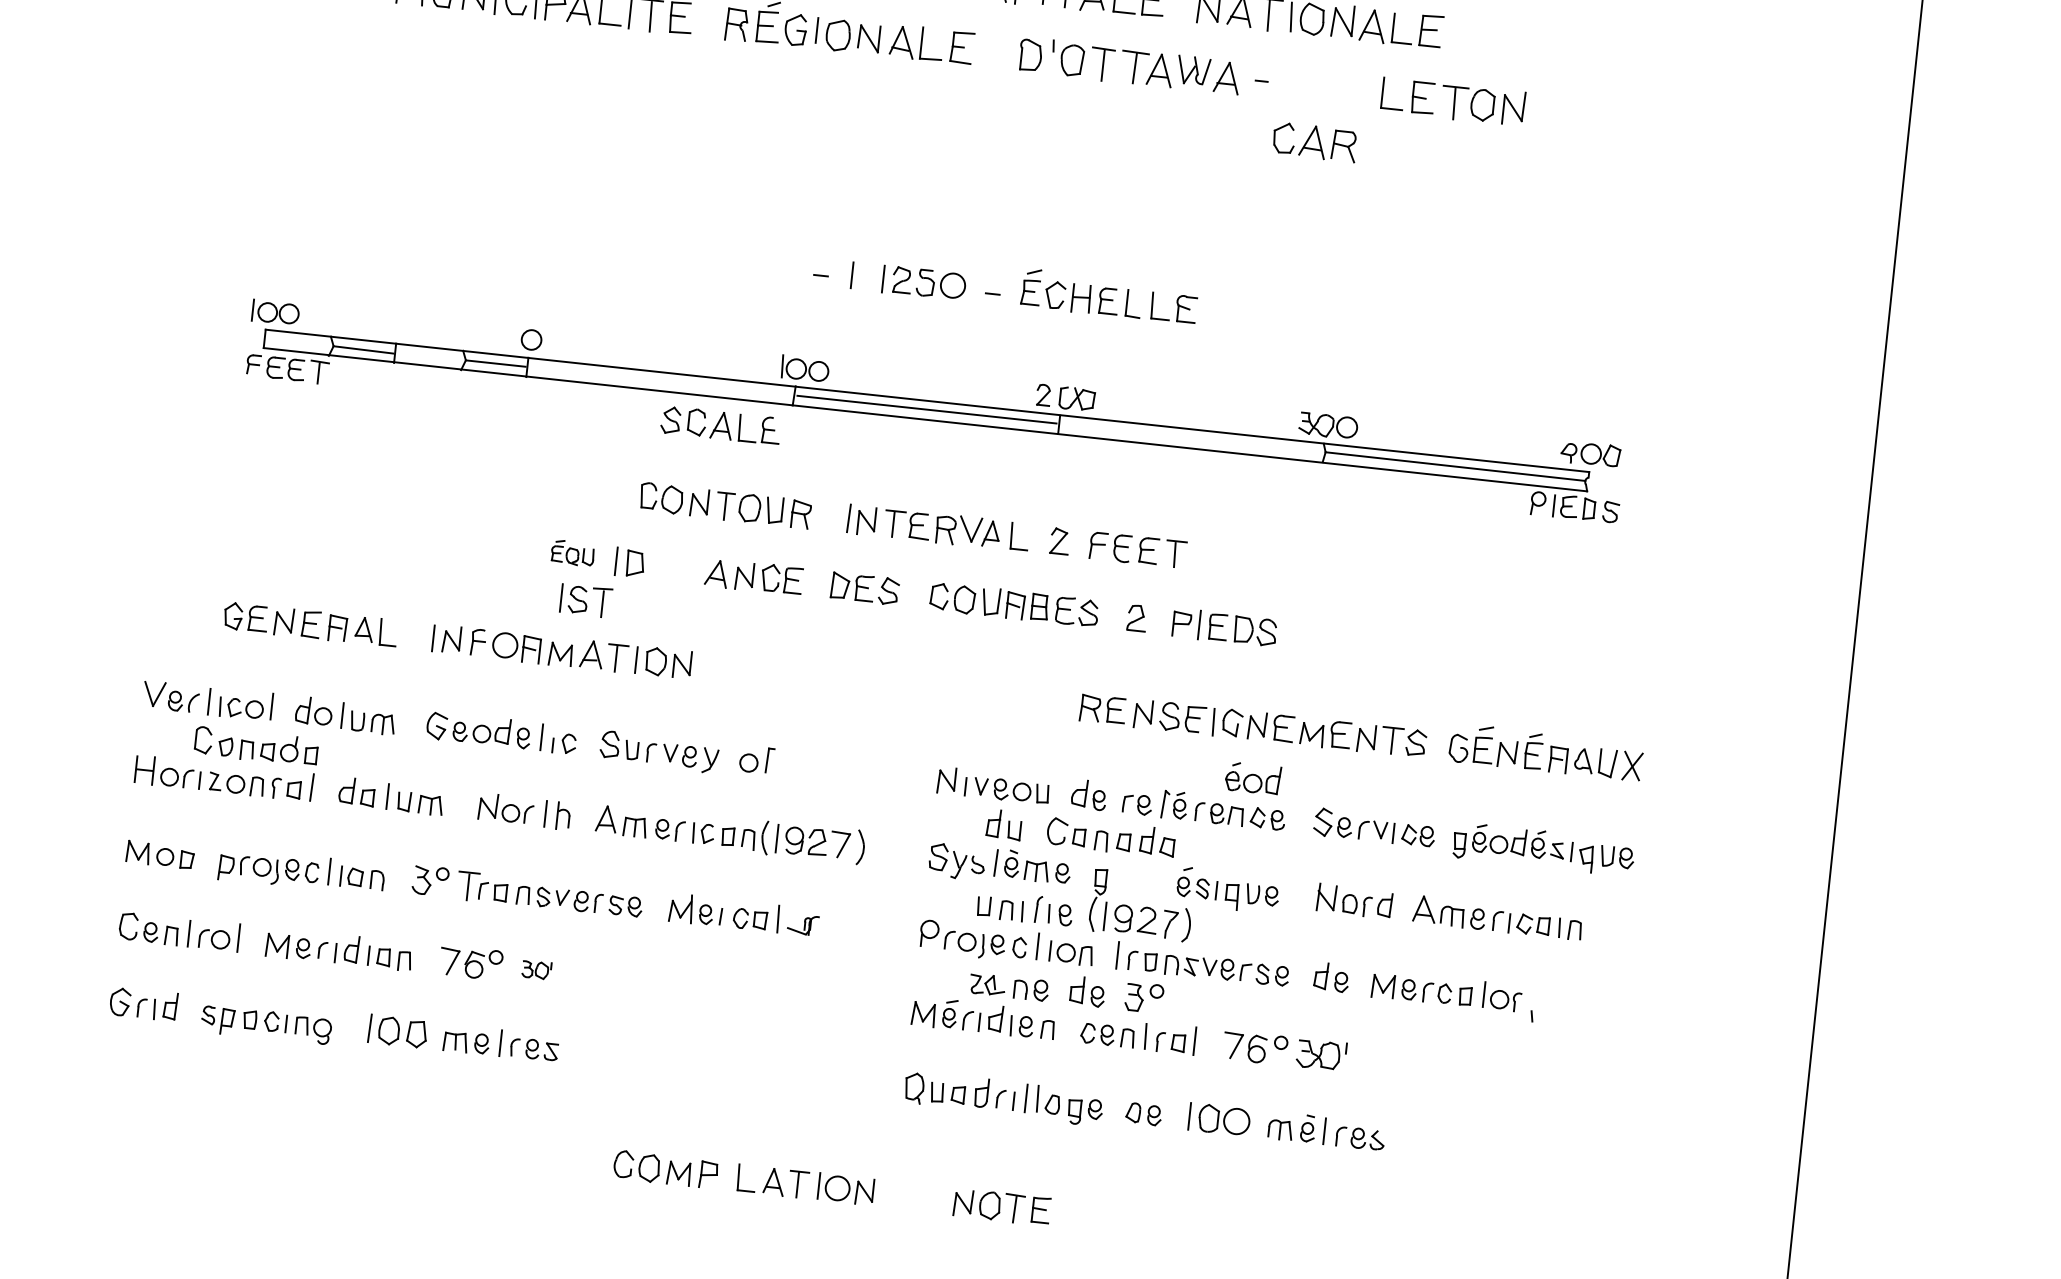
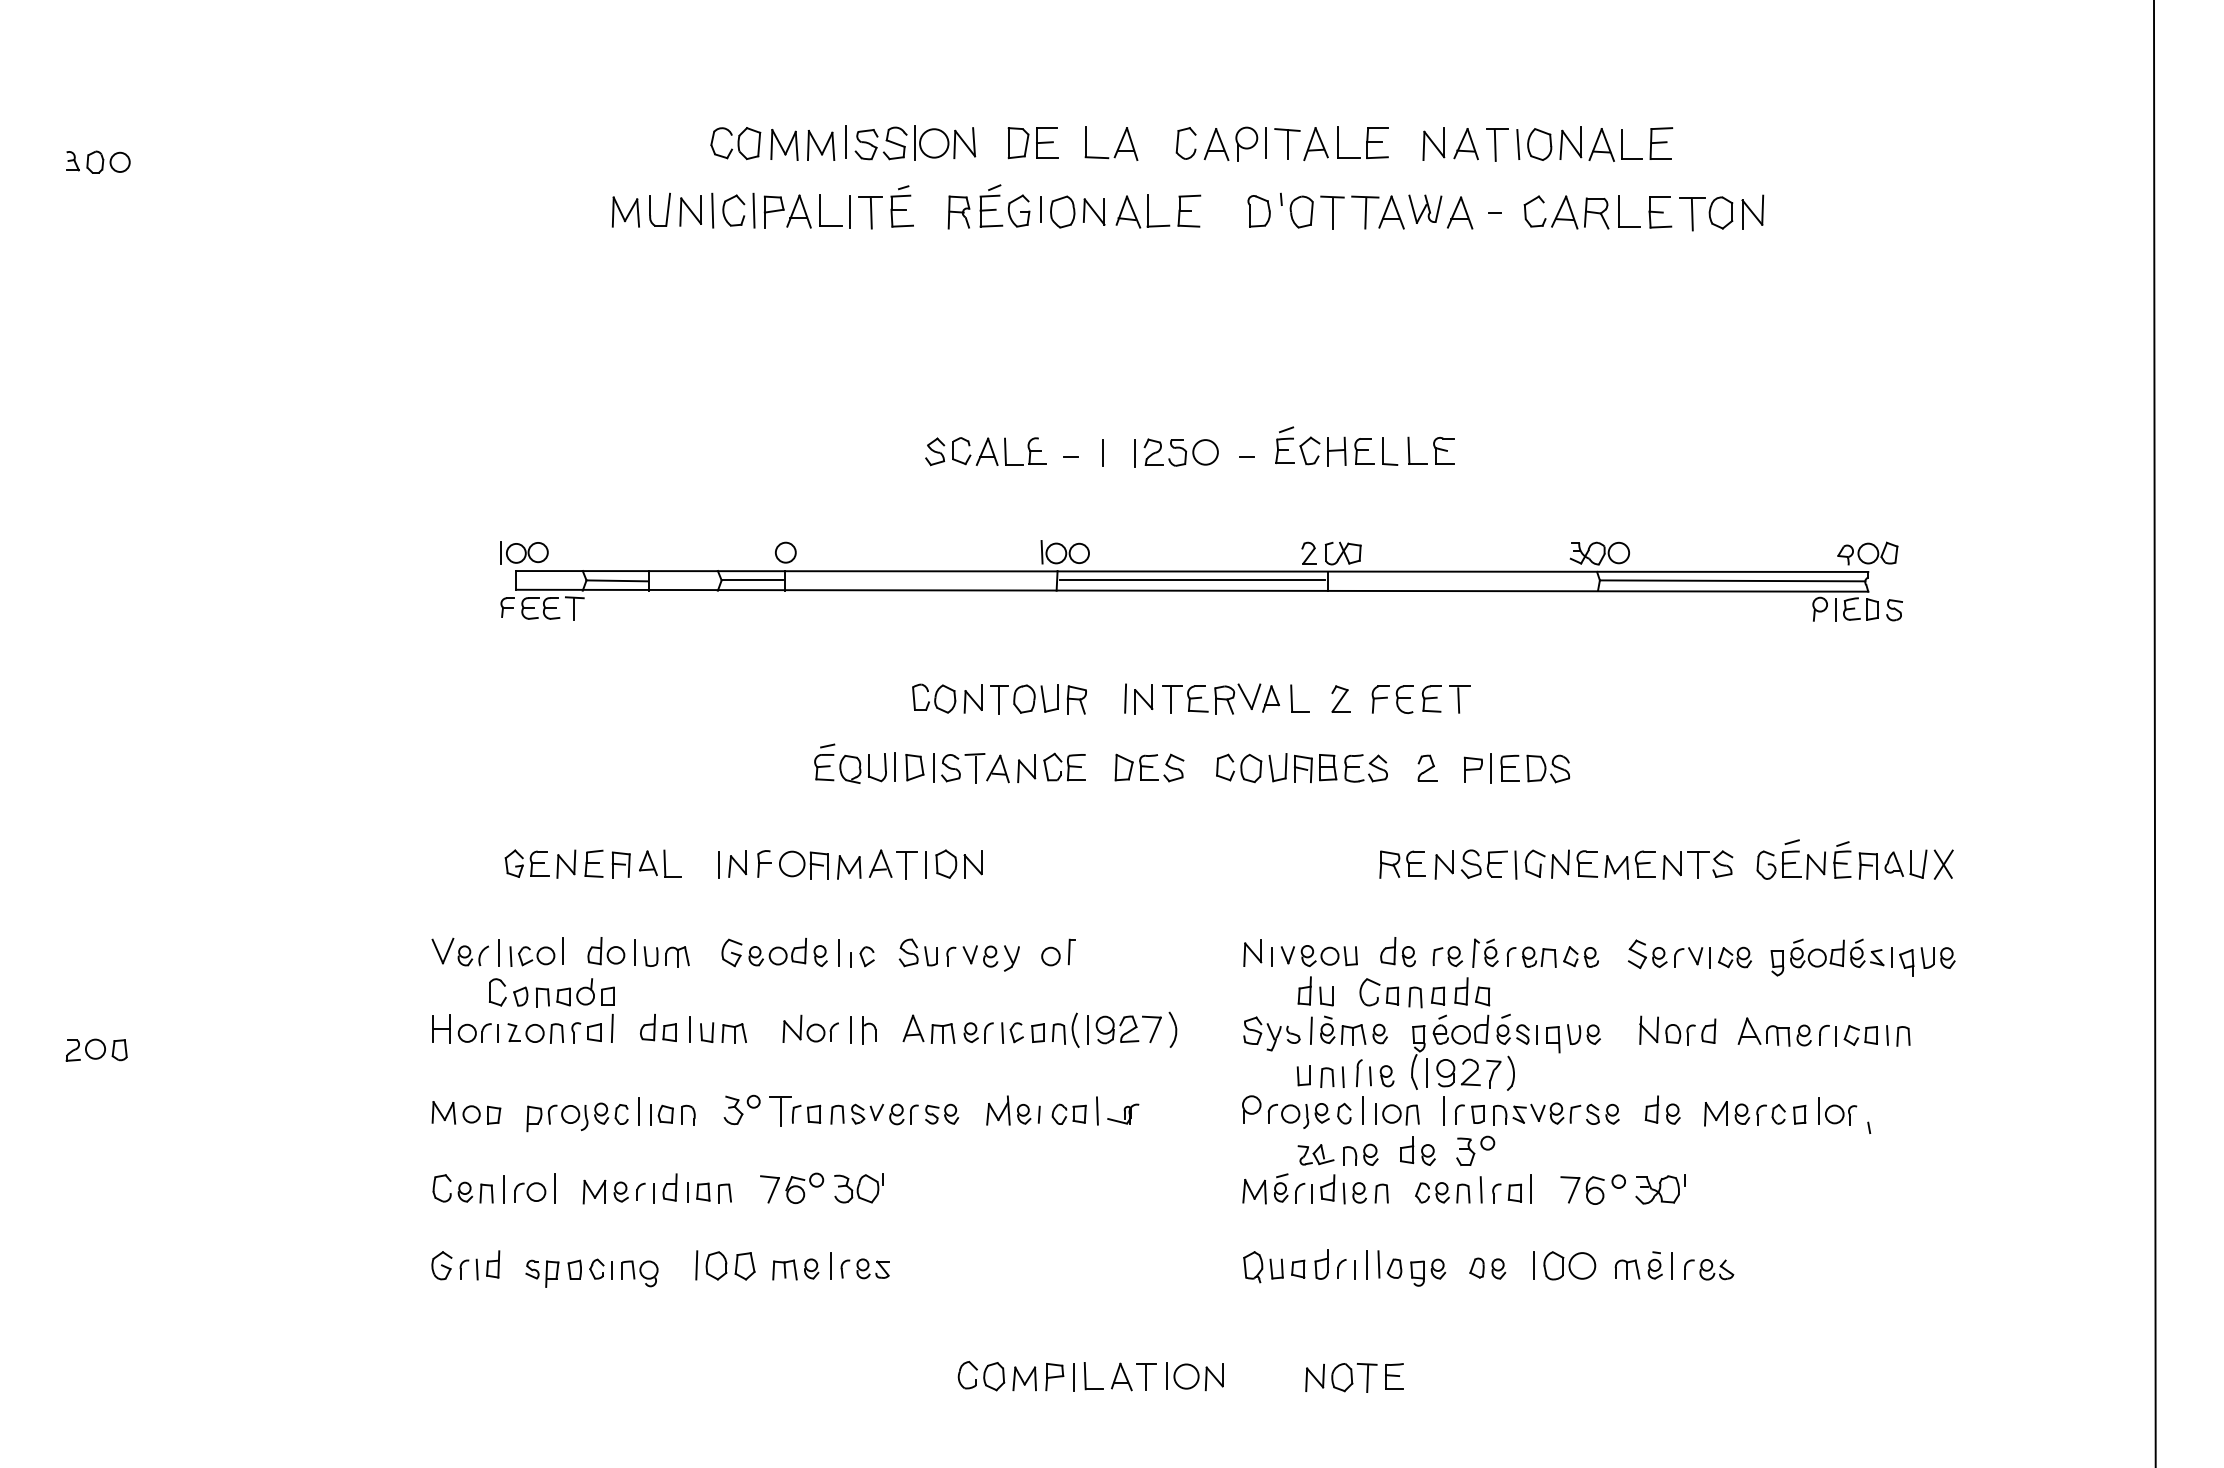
part: (1314, 142) -> (1566, 212), moved
part: (720, 425) -> (985, 451), moved
part: (572, 553) -> (850, 763), size x1.67
part: (586, 601) -> (959, 768), moved
part: (1252, 778) -> (1460, 1029), moved
part: (536, 969) -> (858, 1188), size x1.67
line: (726, 1177) -> (1073, 1377), added

